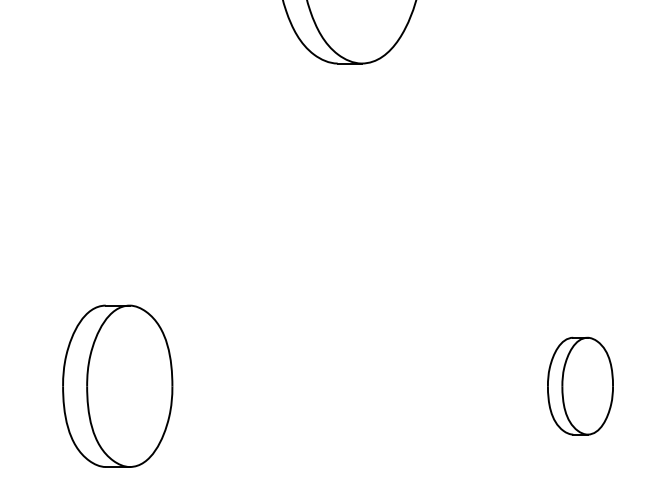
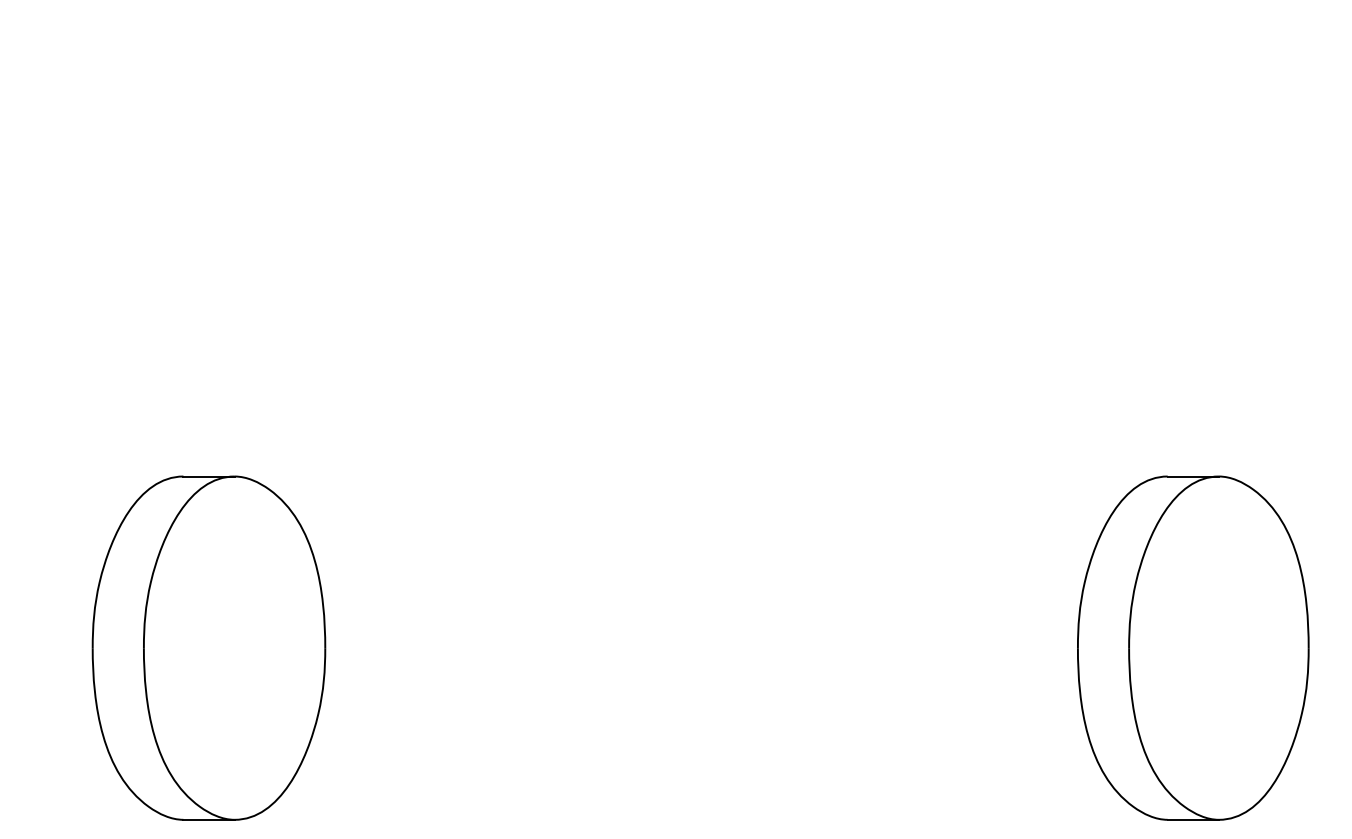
part: (580, 385) -> (1193, 646), size x1.67

